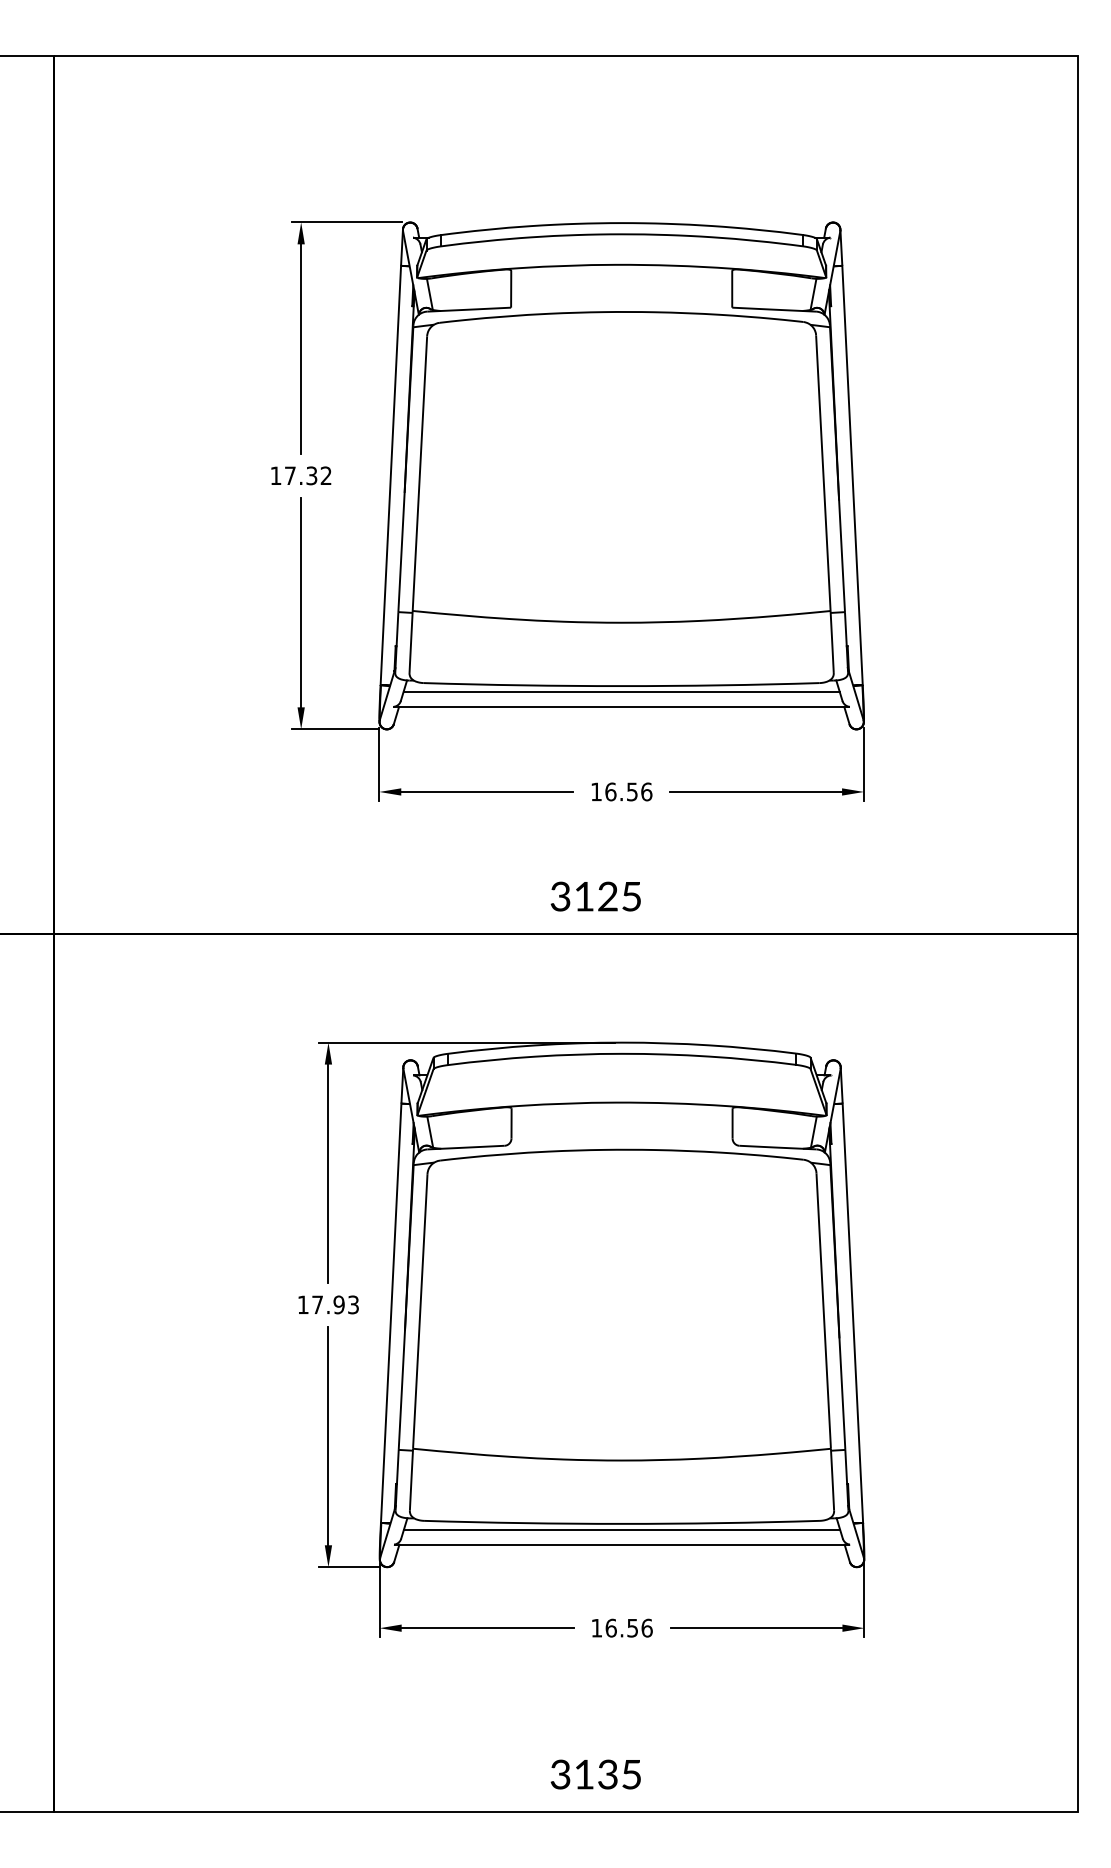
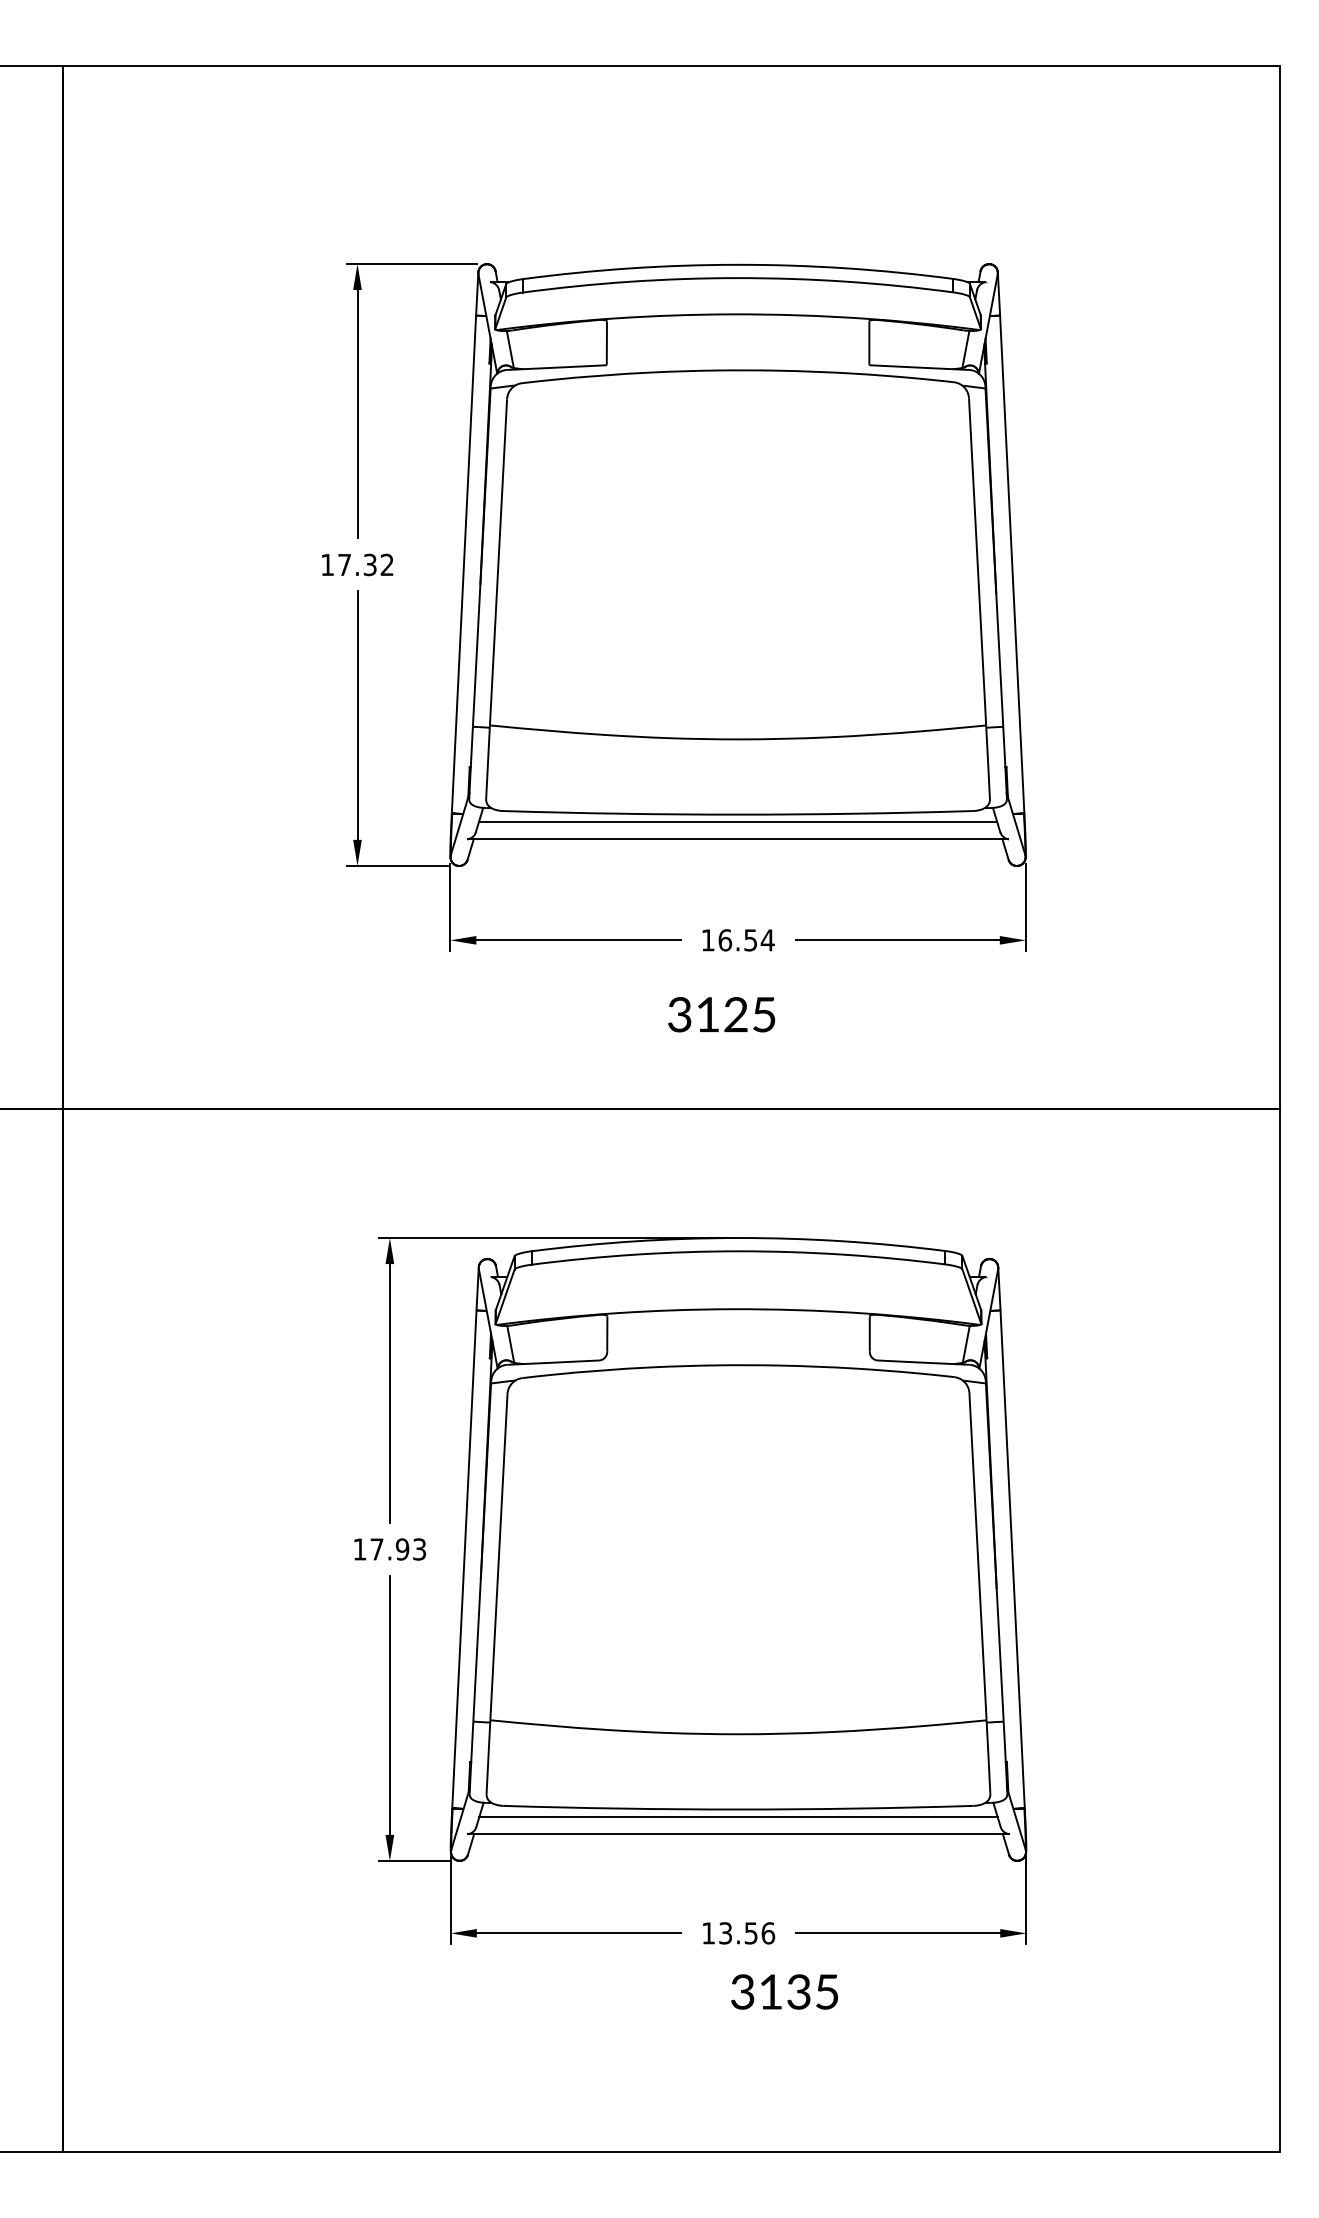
text: (646, 791) -> (767, 939), 16.56 -> 16.54
text: (595, 896) -> (721, 1014), moved
text: (610, 1627) -> (724, 1932), 16.56 -> 13.56
text: (595, 1774) -> (784, 1991), moved

